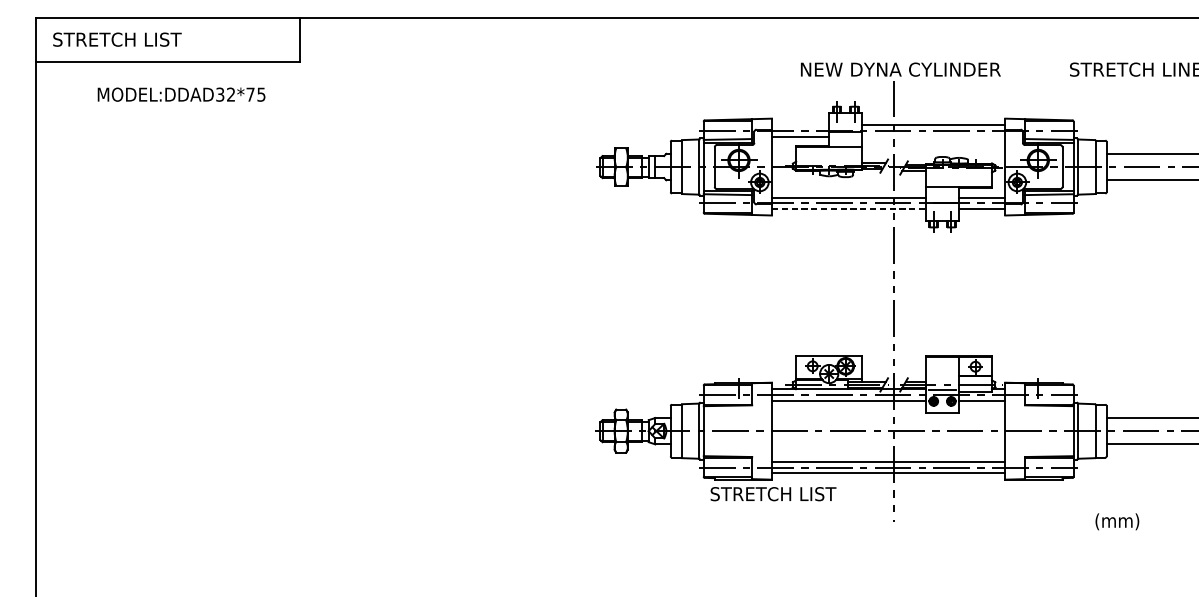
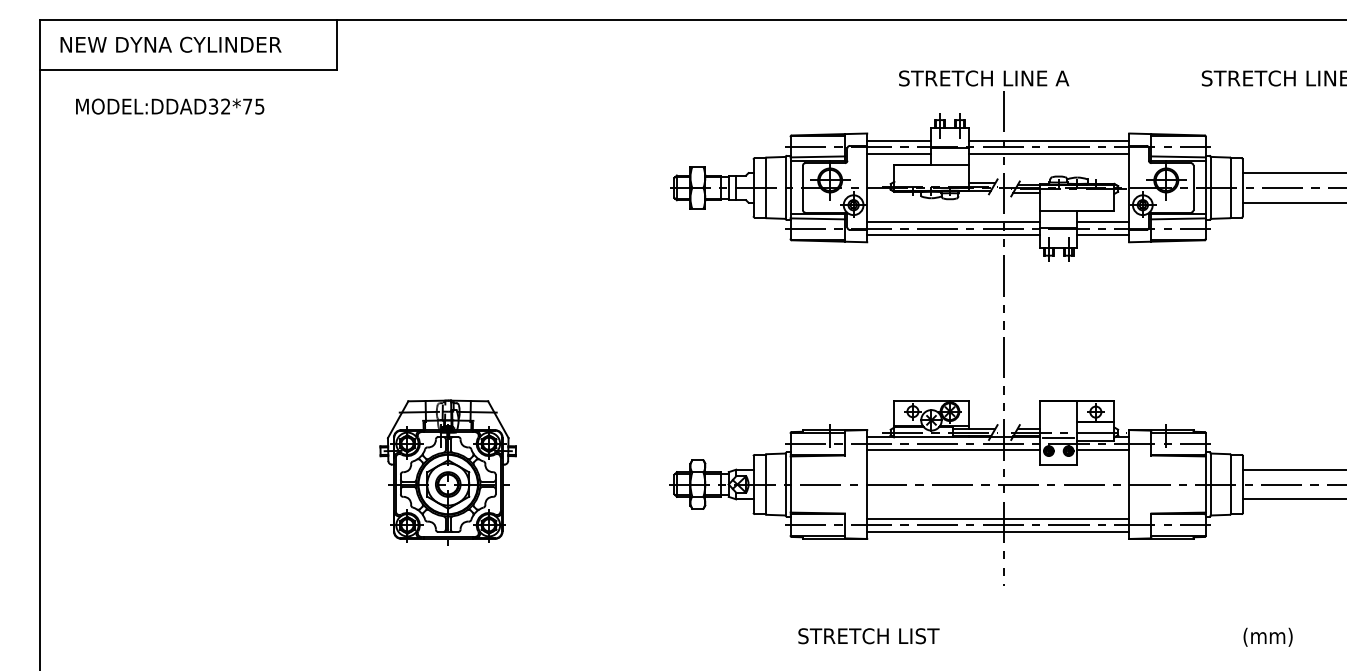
text: (151, 39) -> (170, 44), STRETCH LIST -> NEW DYNA CYLINDER
text: (900, 69) -> (1011, 78), NEW DYNA CYLINDER -> STRETCH LINE A
text: (181, 94) -> (170, 106), moved
line: (800, 124) -> (899, 140), added
line: (933, 136) -> (1048, 153), added
line: (848, 209) -> (953, 235), dashed -> solid
part: (398, 420) -> (447, 472), added
text: (773, 494) -> (868, 636), moved
text: (1116, 521) -> (1267, 636), moved

